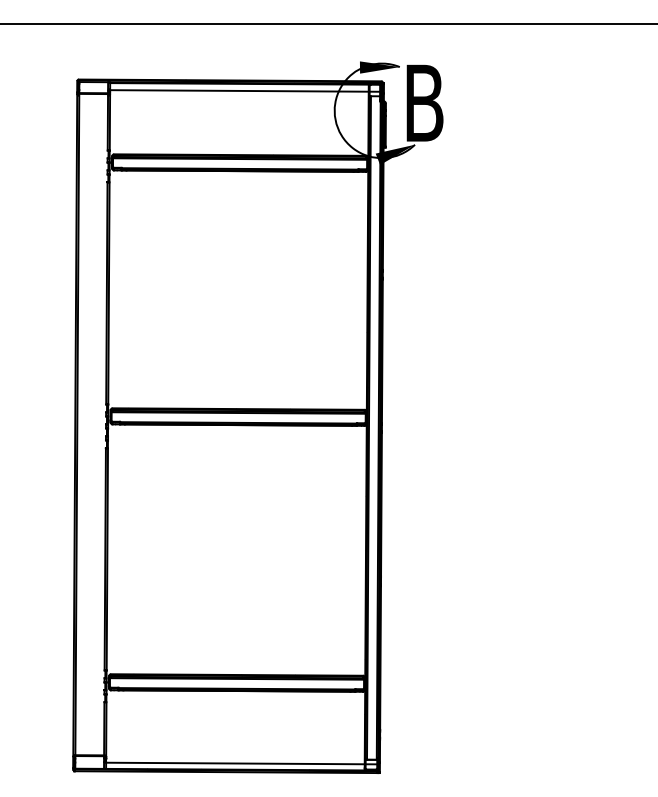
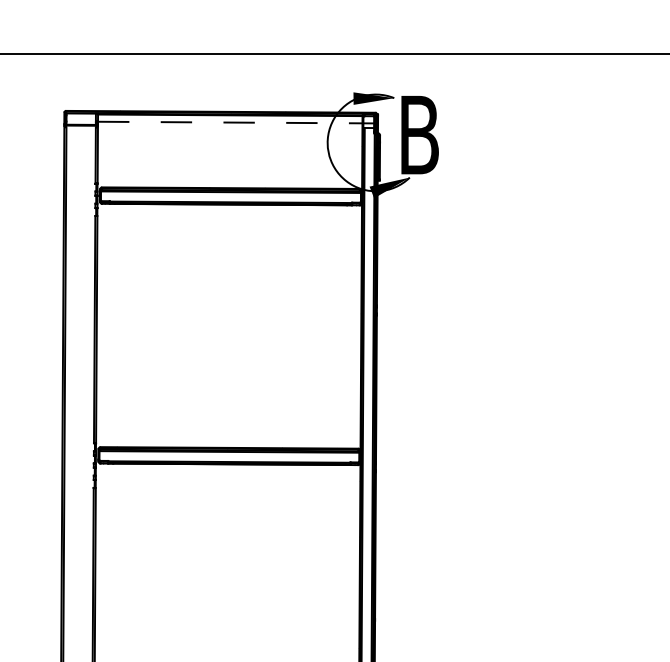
line: (239, 90) -> (230, 122), solid -> dashed

